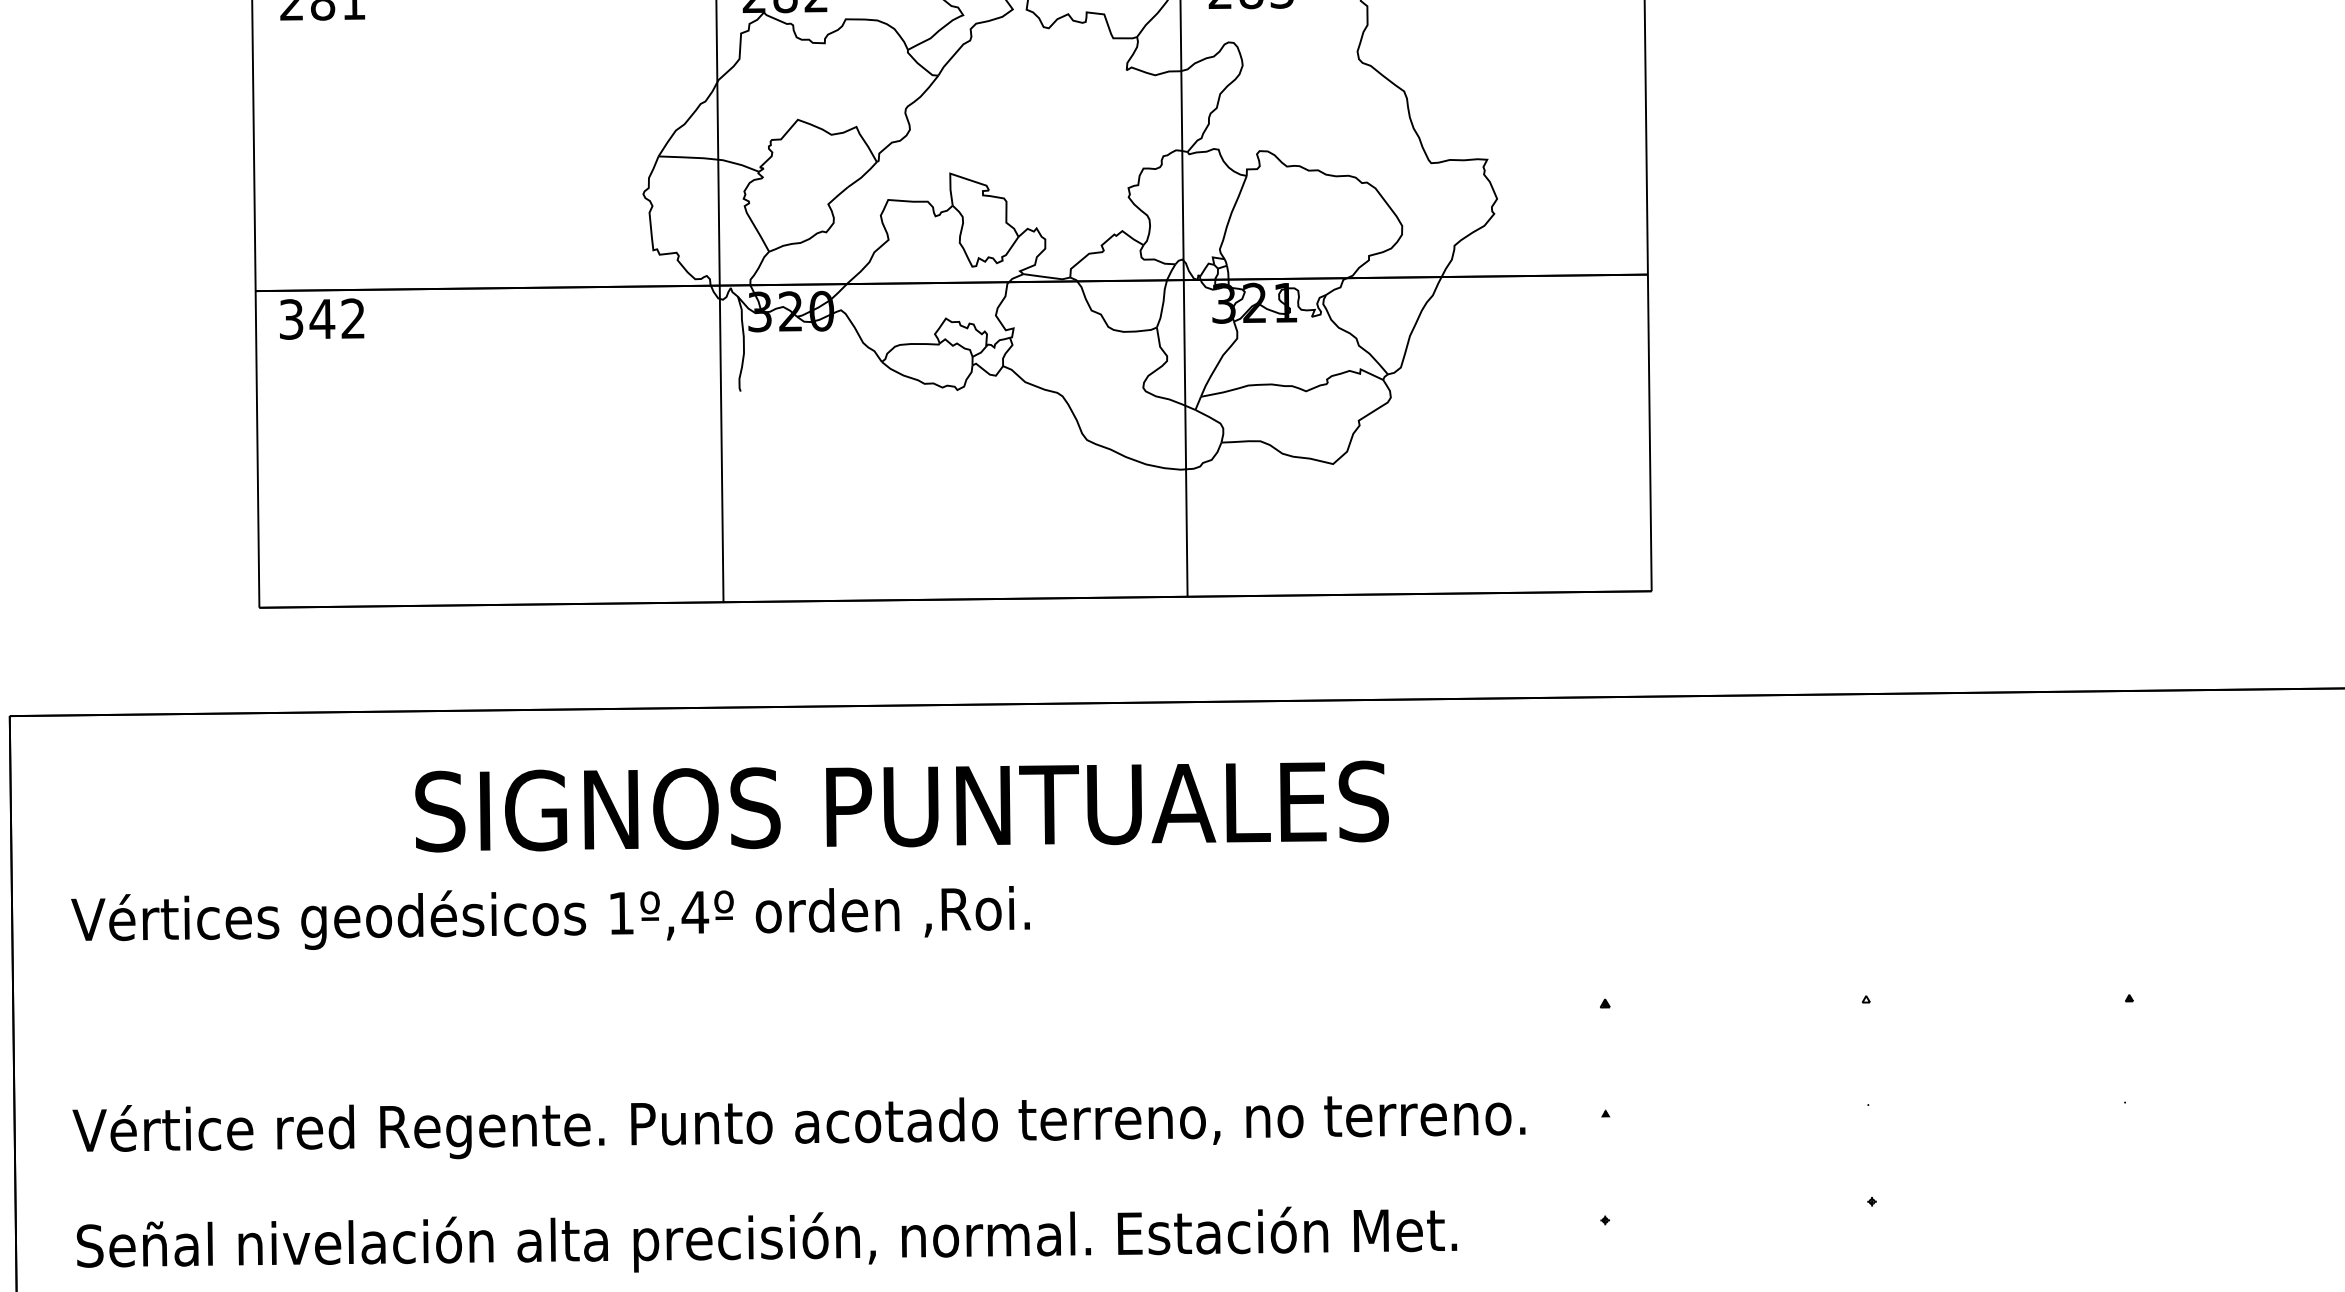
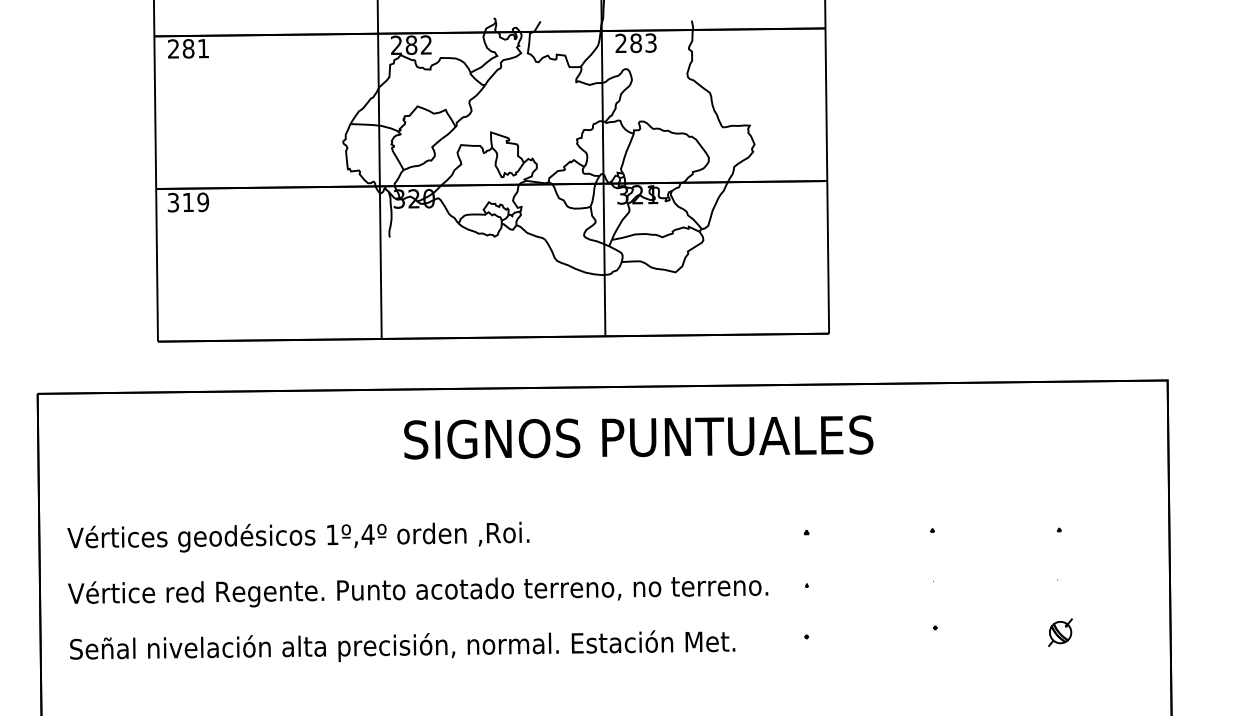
text: (337, 319) -> (195, 202), 342 -> 319
text: (901, 806) -> (638, 437), moved
text: (550, 916) -> (298, 536), moved
part: (2131, 1211) -> (1060, 632), added

